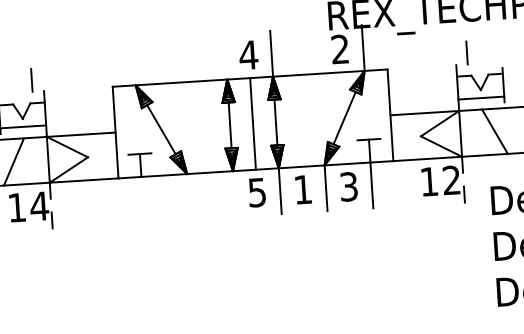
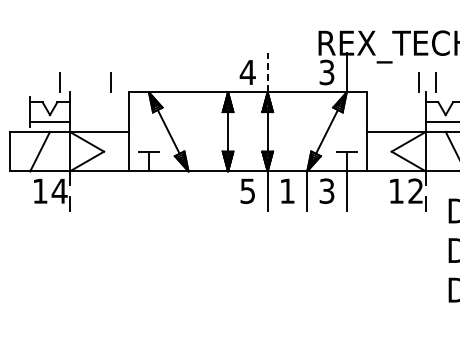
text: (339, 49) -> (326, 72), 2 -> 3
line: (271, 53) -> (267, 72), solid -> dashed
line: (446, 54) -> (418, 82), added
line: (90, 76) -> (110, 82), added
line: (252, 123) -> (247, 131), removed

